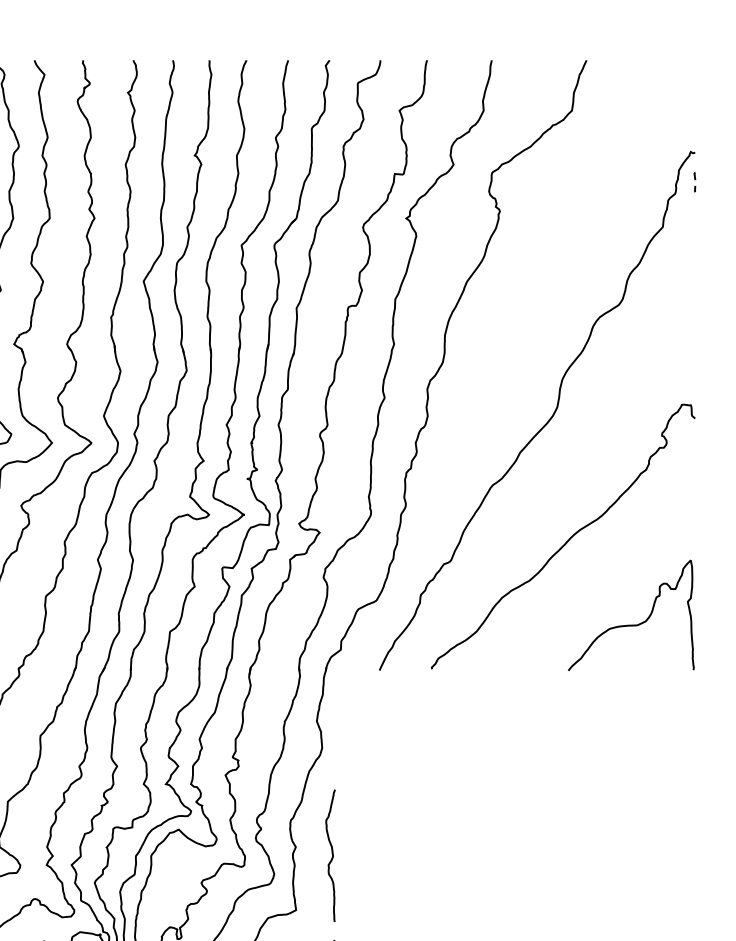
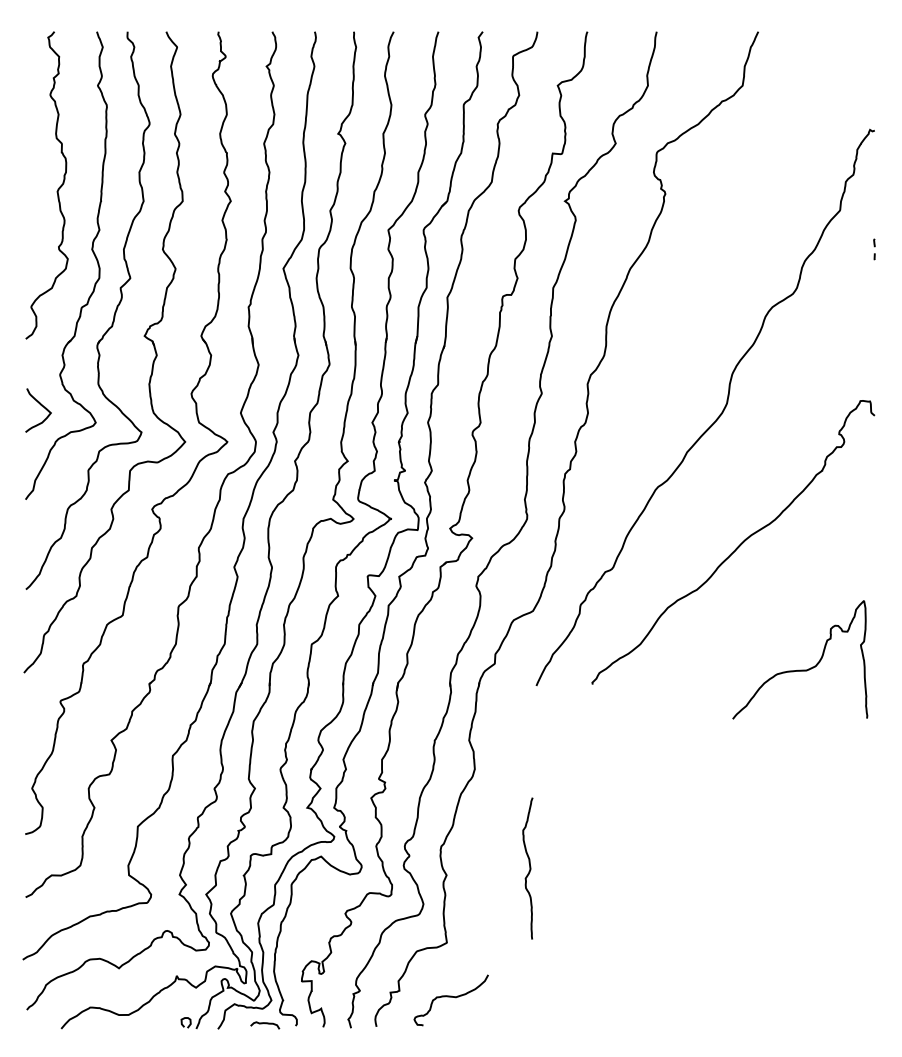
line: (694, 180) -> (874, 247), moved
curve: (631, 624) -> (800, 669), moved
curve: (332, 855) -> (529, 868), moved

